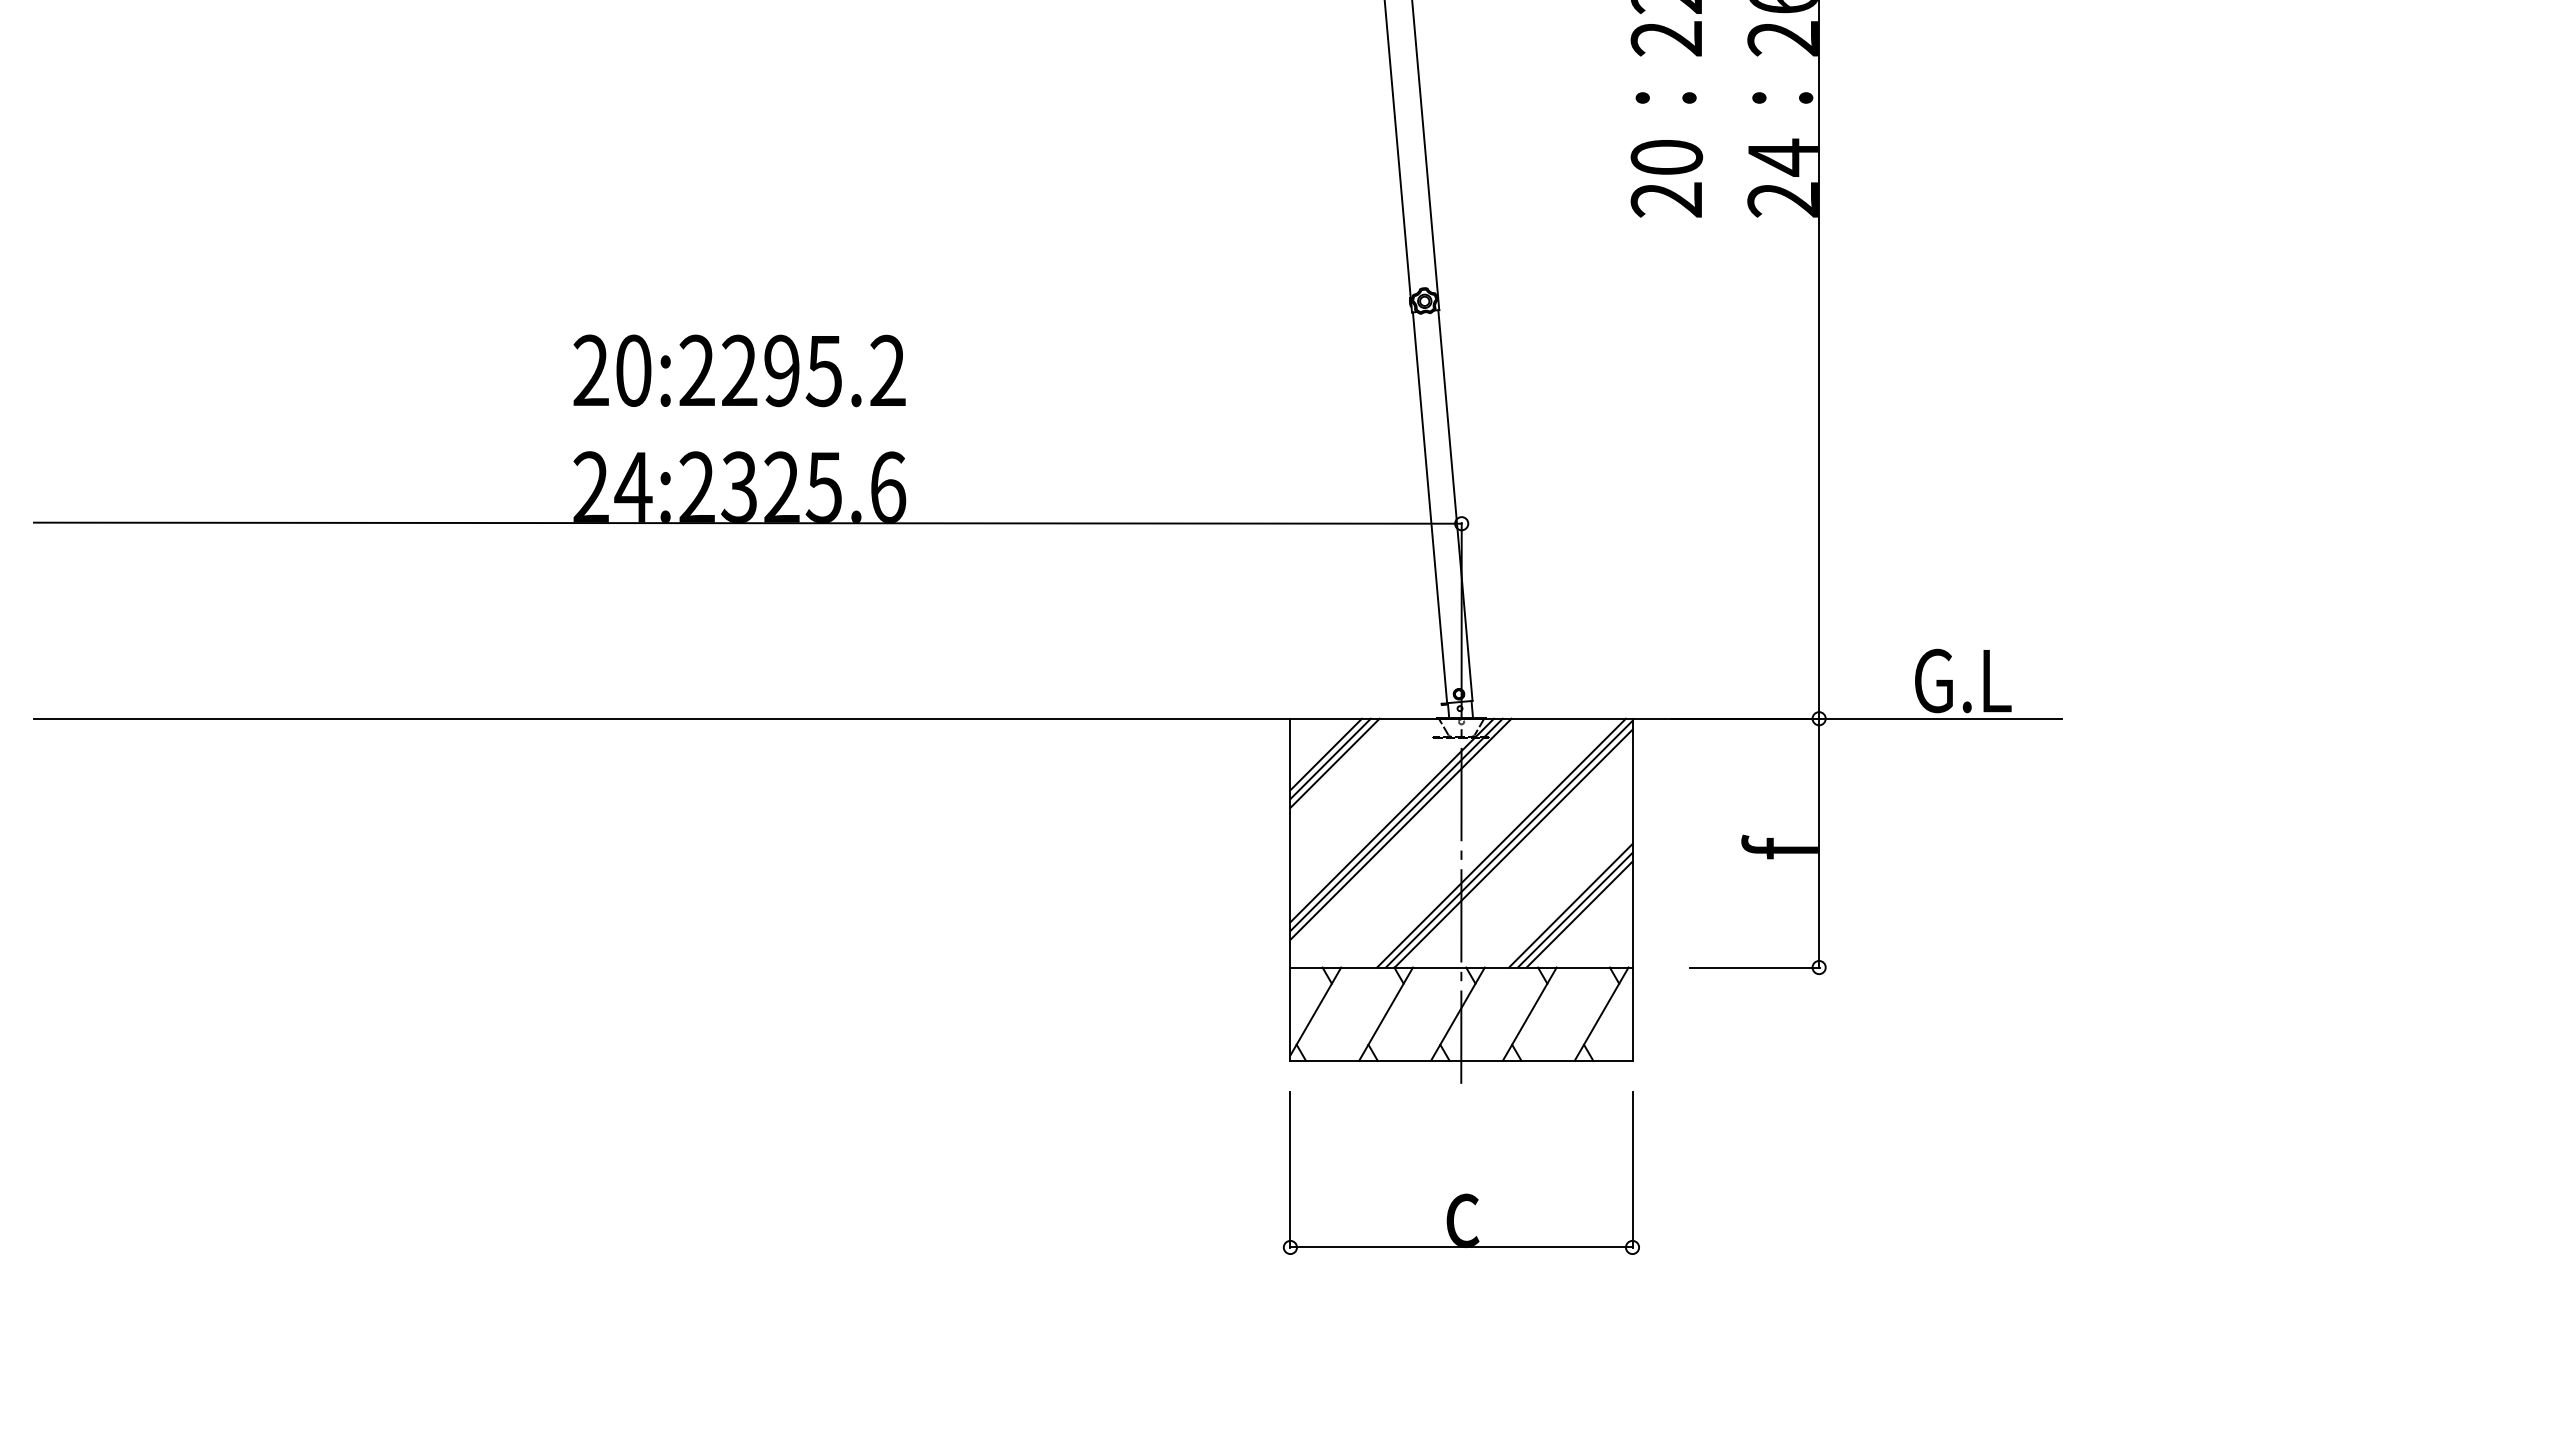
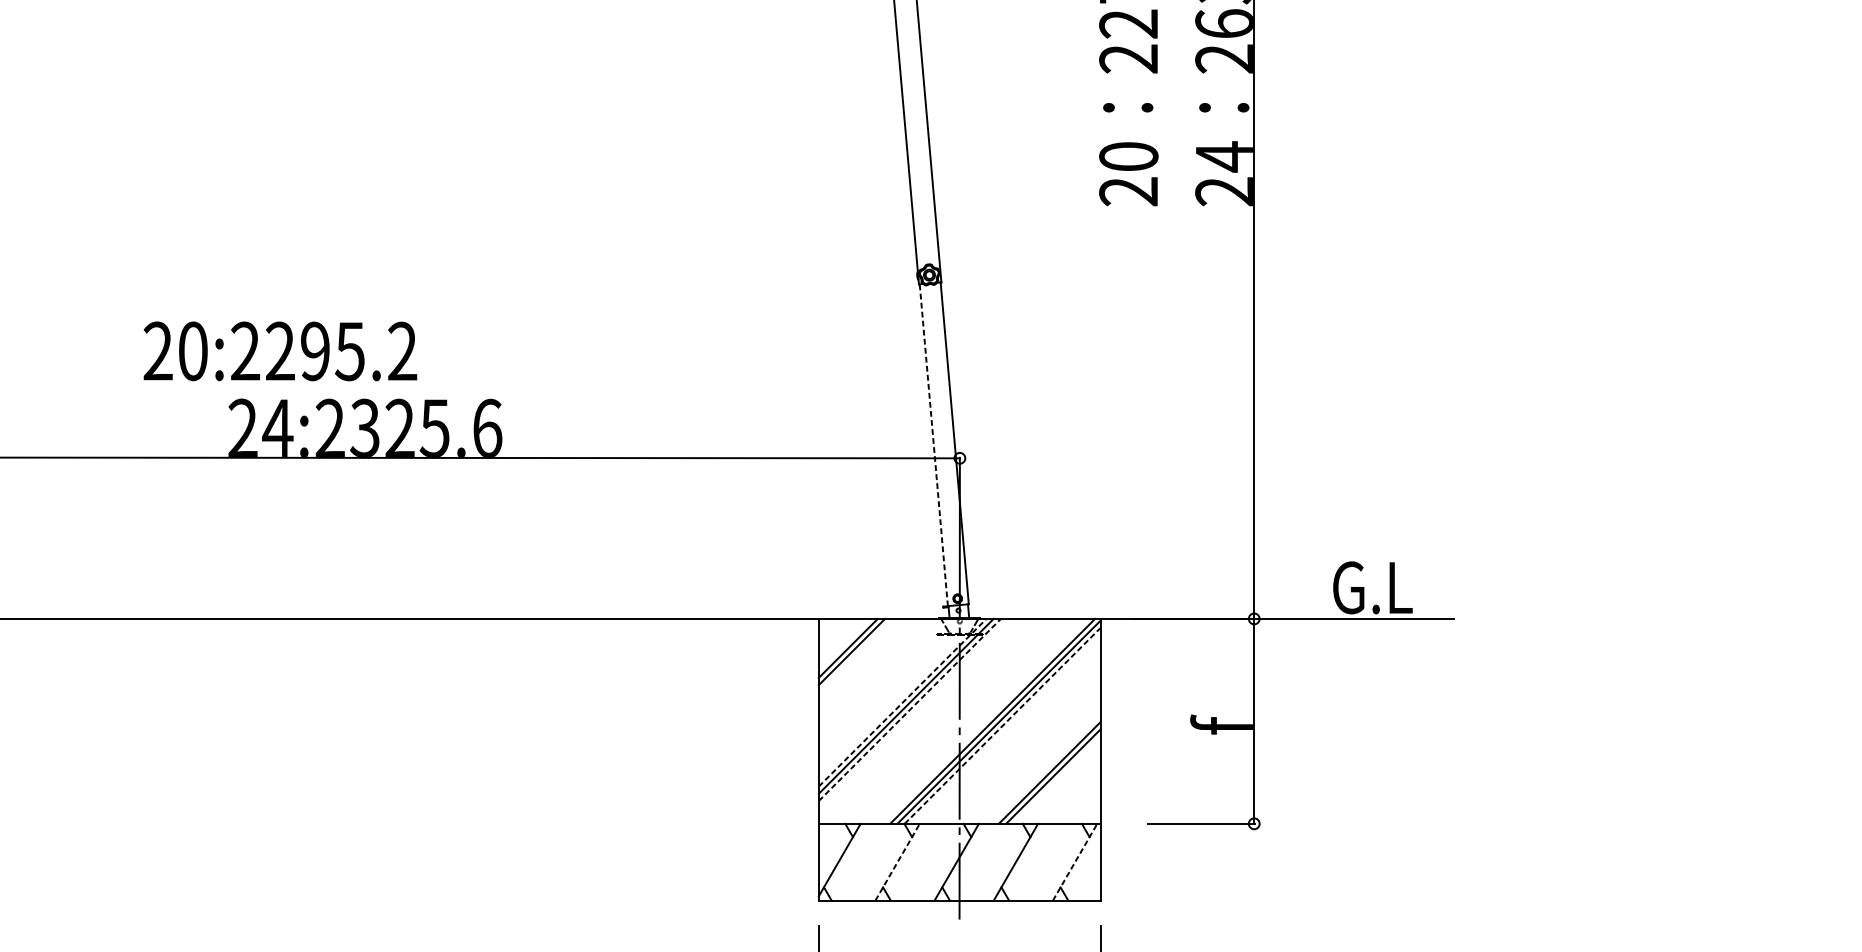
text: (739, 370) -> (280, 351), moved
line: (1430, 507) -> (934, 444), solid -> dashed
line: (1334, 762) -> (855, 654), removed
line: (1392, 820) -> (902, 702), solid -> dashed
line: (1401, 828) -> (910, 709), solid -> dashed
line: (1513, 848) -> (1002, 725), solid -> dashed
line: (1579, 914) -> (1056, 780), removed
line: (1386, 1014) -> (897, 862), solid -> dashed
line: (1601, 1014) -> (1075, 862), solid -> dashed

